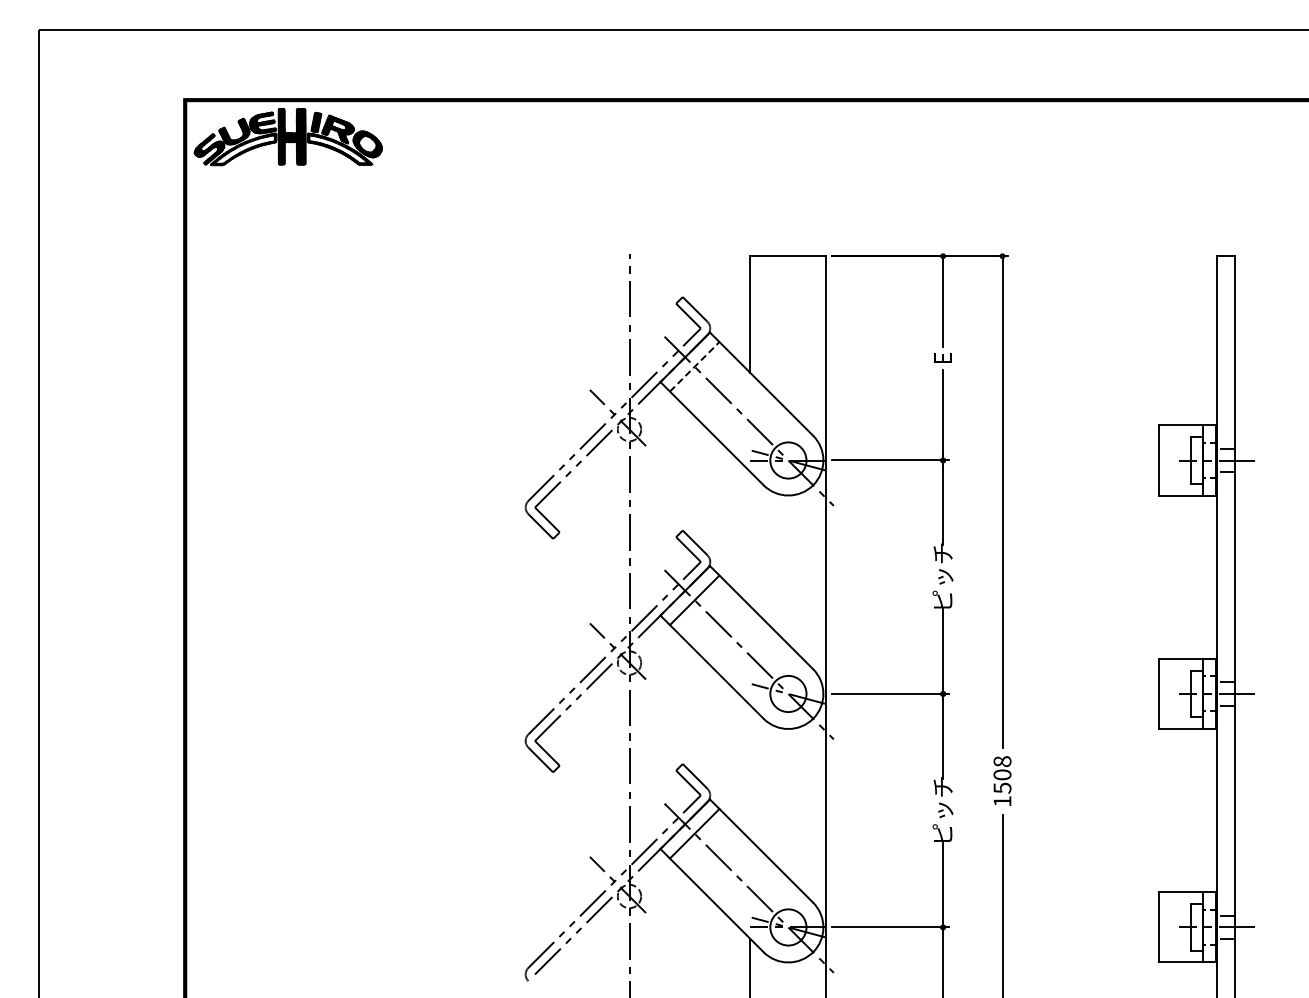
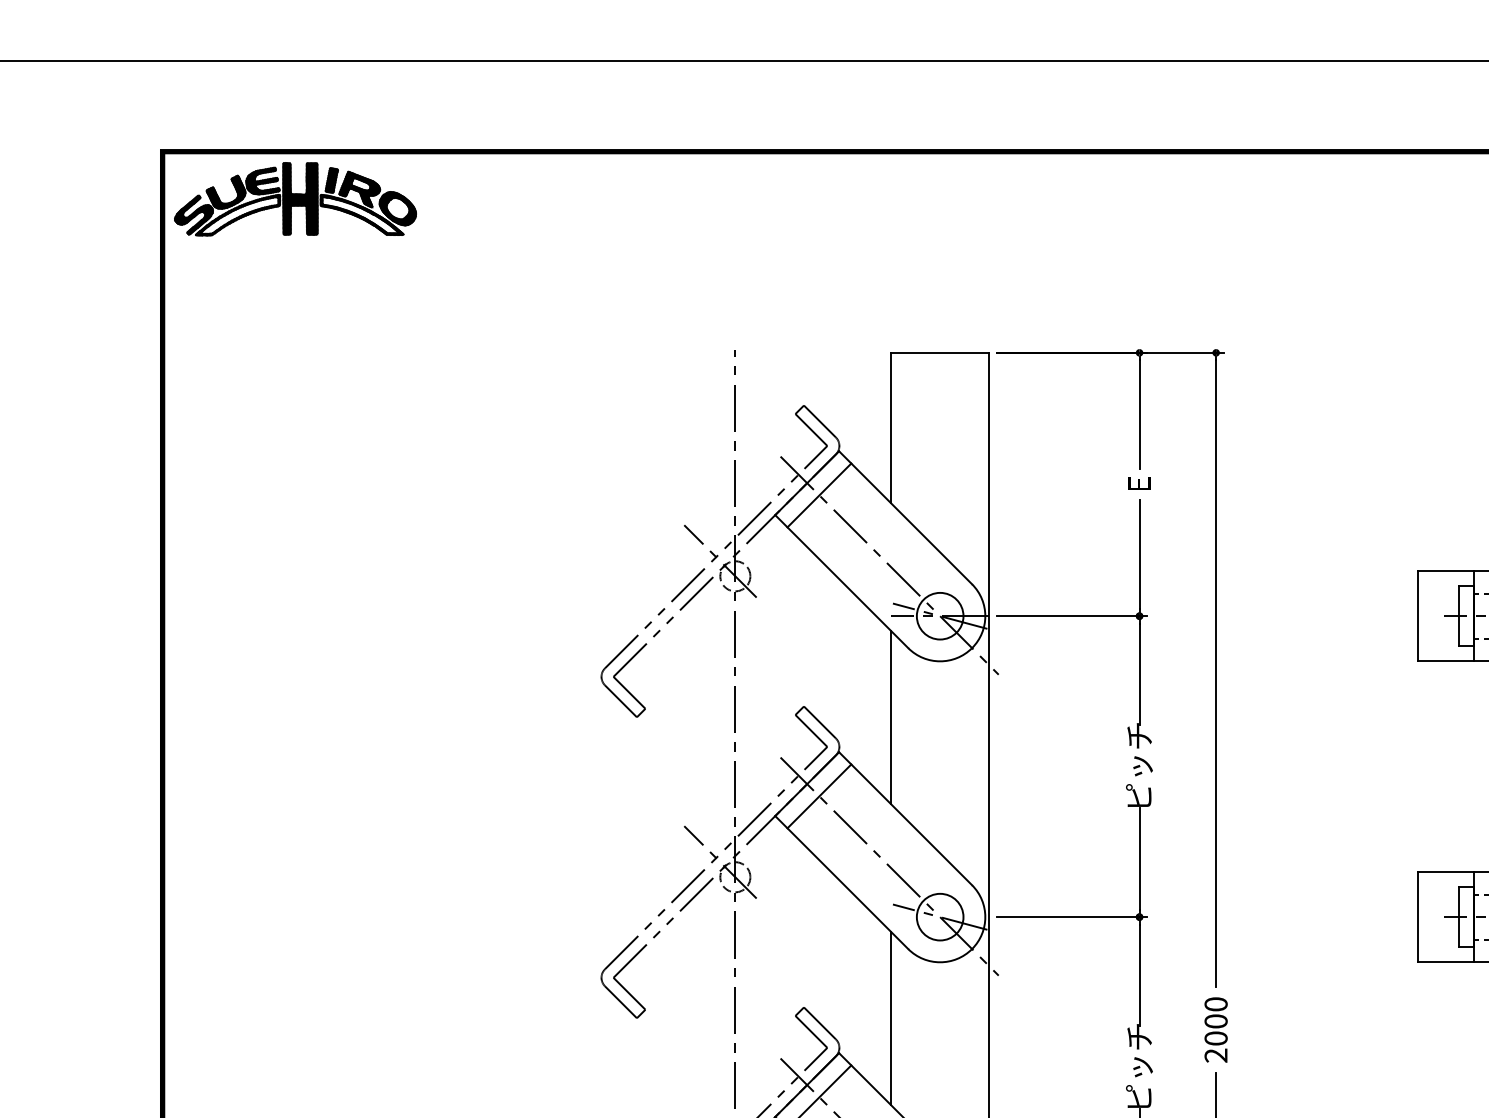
line: (695, 366) -> (820, 495), dashed -> solid
line: (750, 539) -> (891, 718), added
line: (750, 772) -> (891, 1018), added
text: (1002, 781) -> (1216, 1029), 1508 -> 2000

